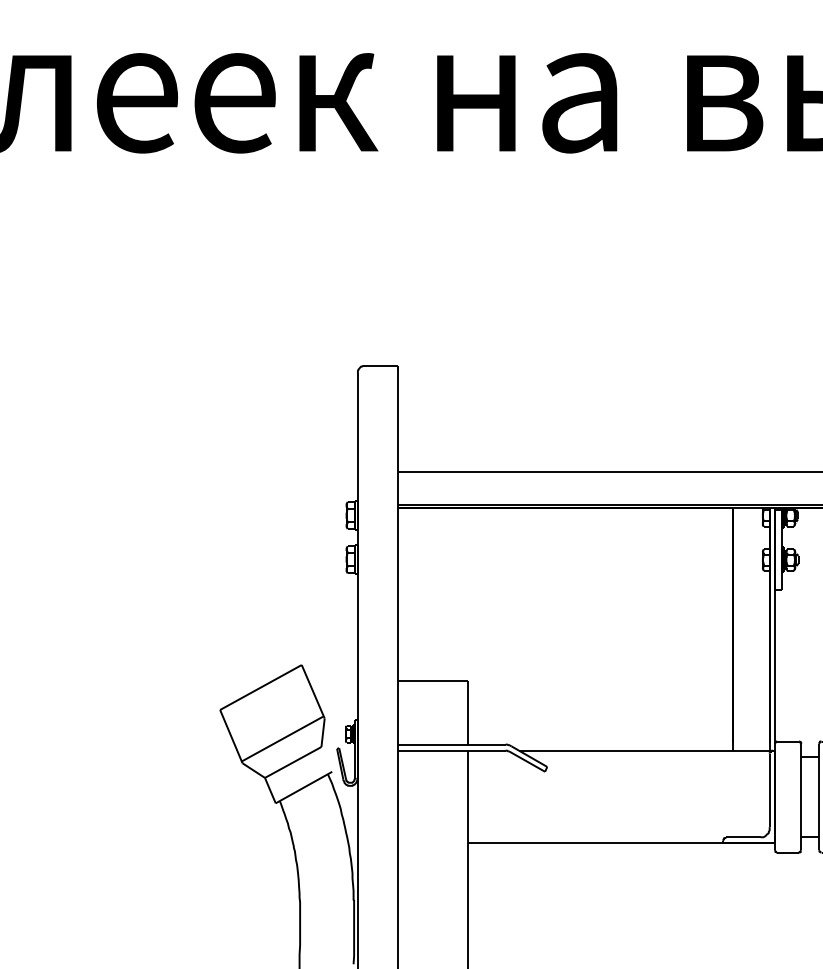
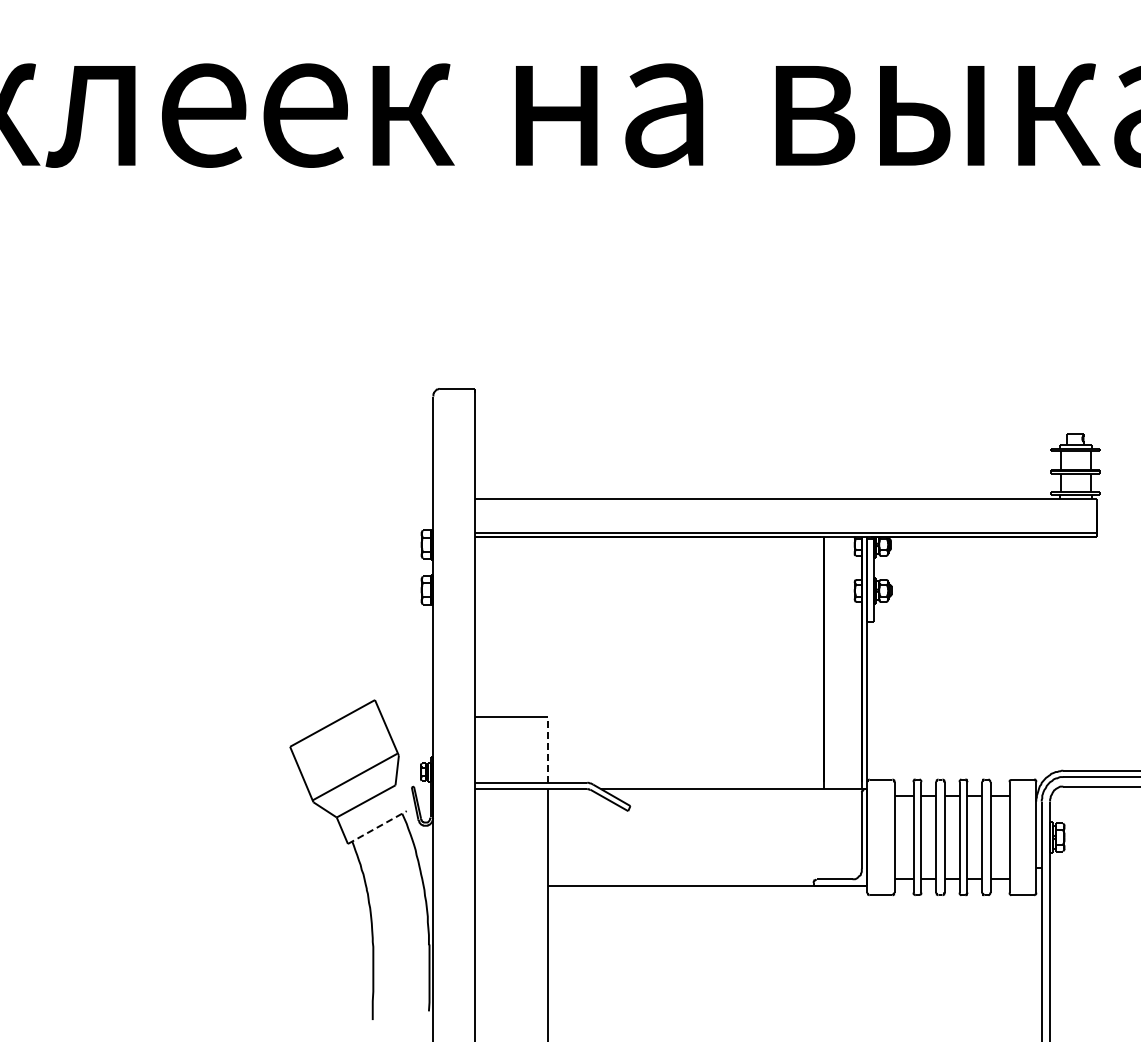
line: (468, 712) -> (548, 749), solid -> dashed
line: (304, 787) -> (377, 827), solid -> dashed

